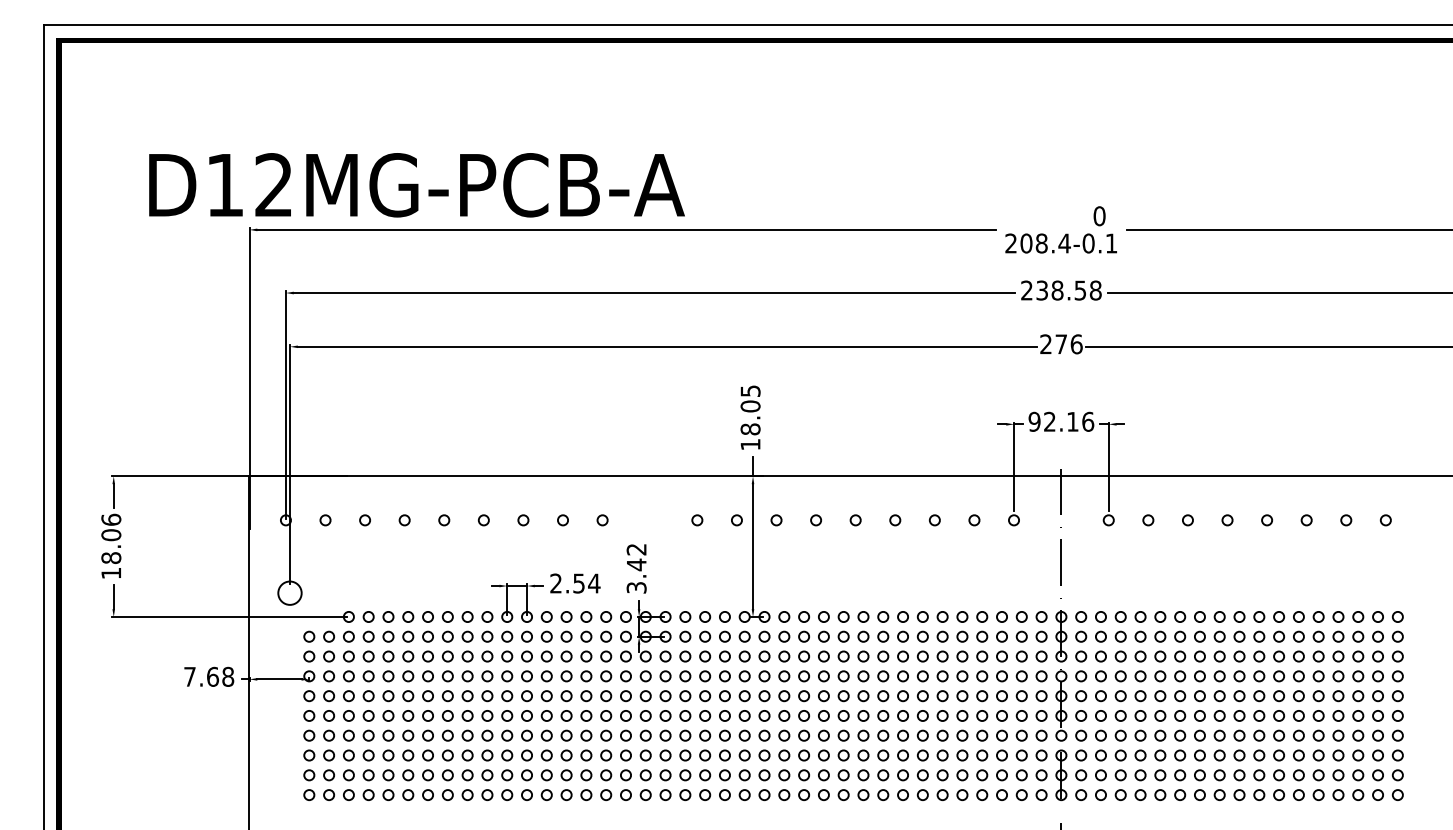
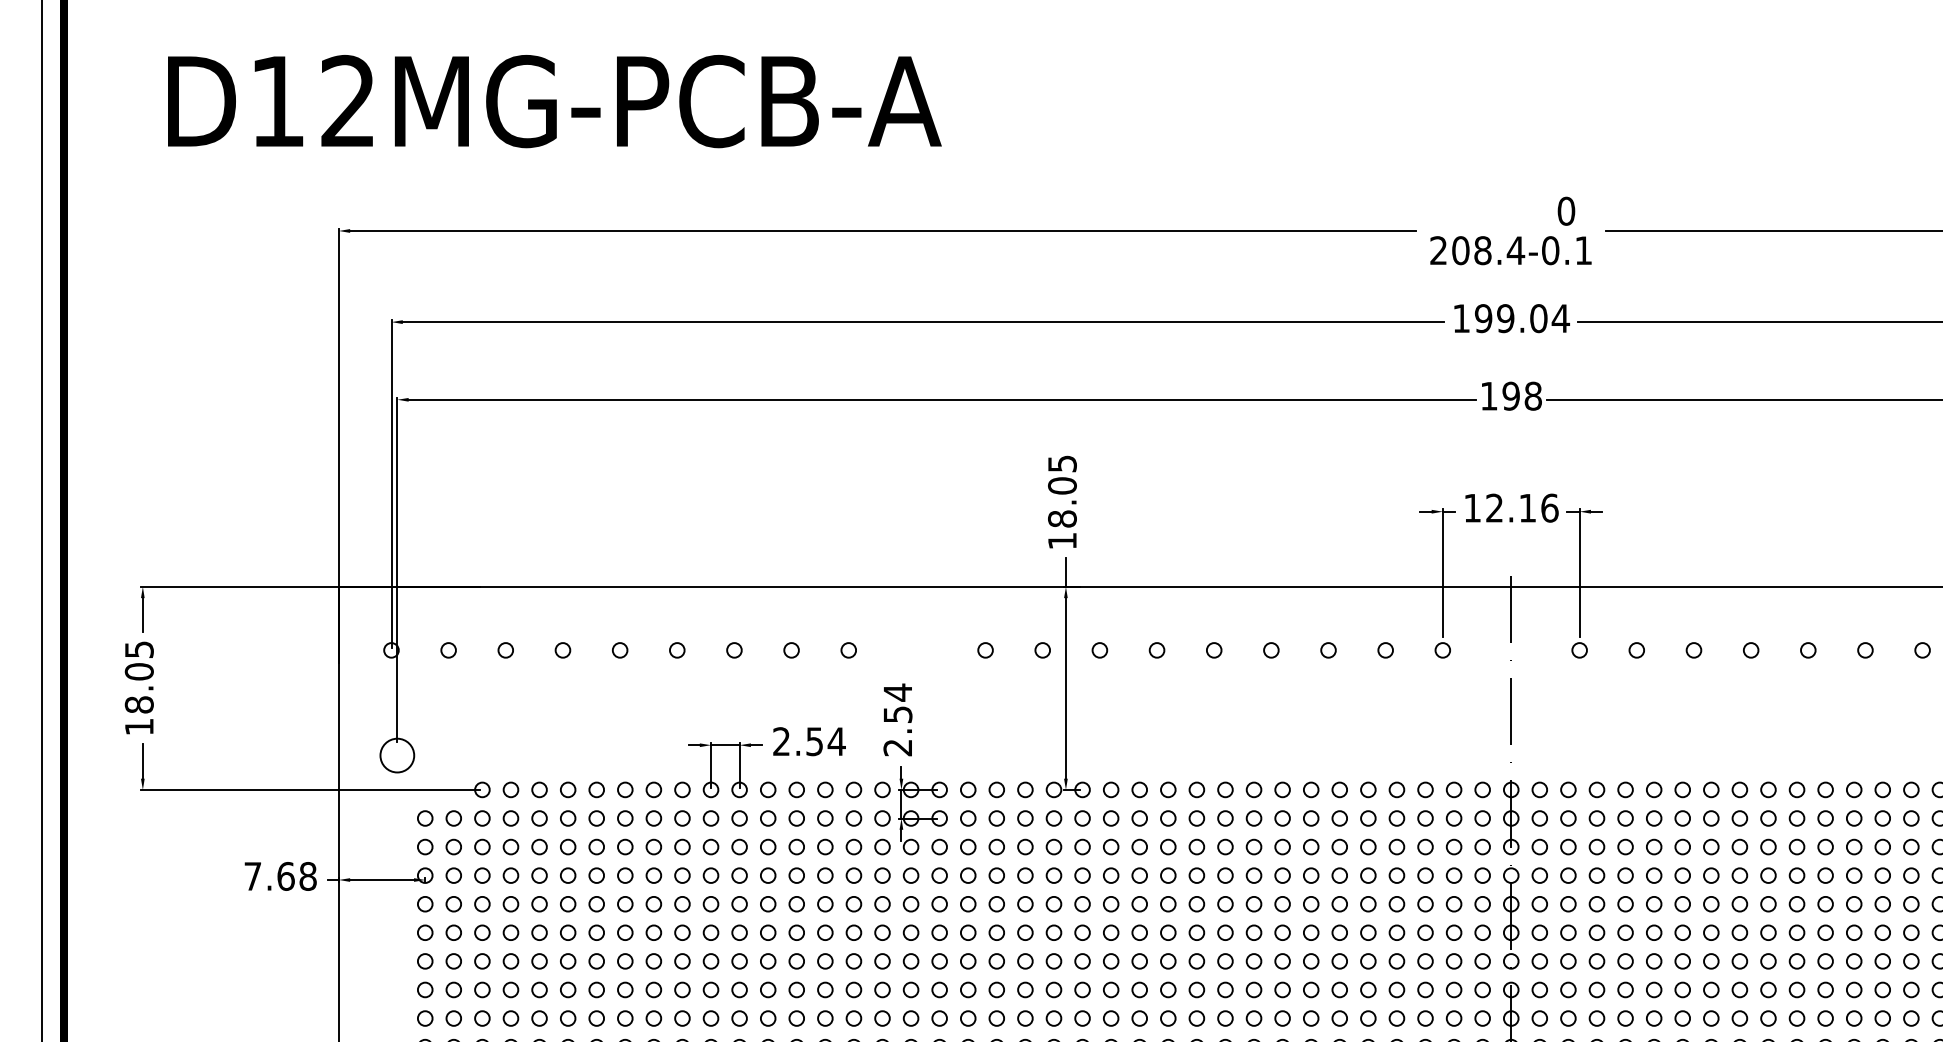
text: (416, 185) -> (554, 101), moved
text: (1061, 290) -> (1511, 318), 238.58 -> 199.04
text: (1061, 344) -> (1511, 396), 276 -> 198
text: (1034, 421) -> (1472, 507), 92.16 -> 12.16
text: (111, 519) -> (139, 649), 18.06 -> 18.05
text: (636, 568) -> (897, 719), 3.42 -> 2.54

